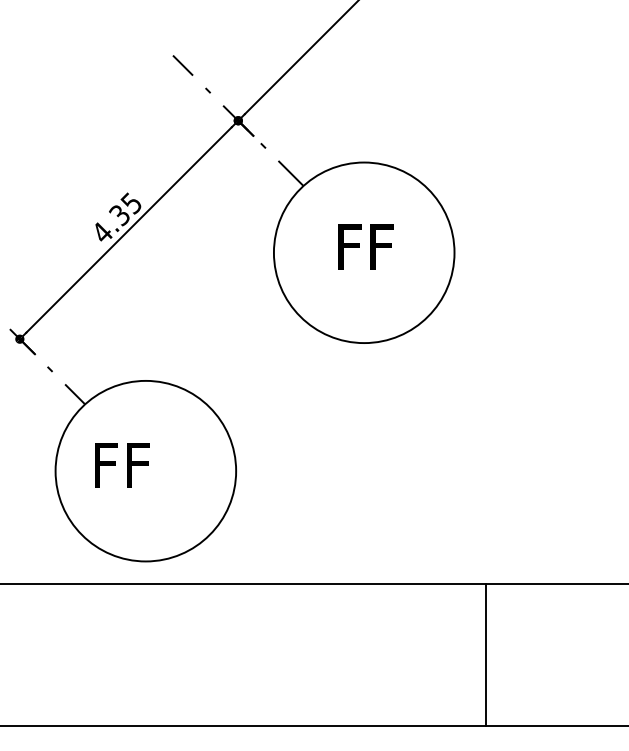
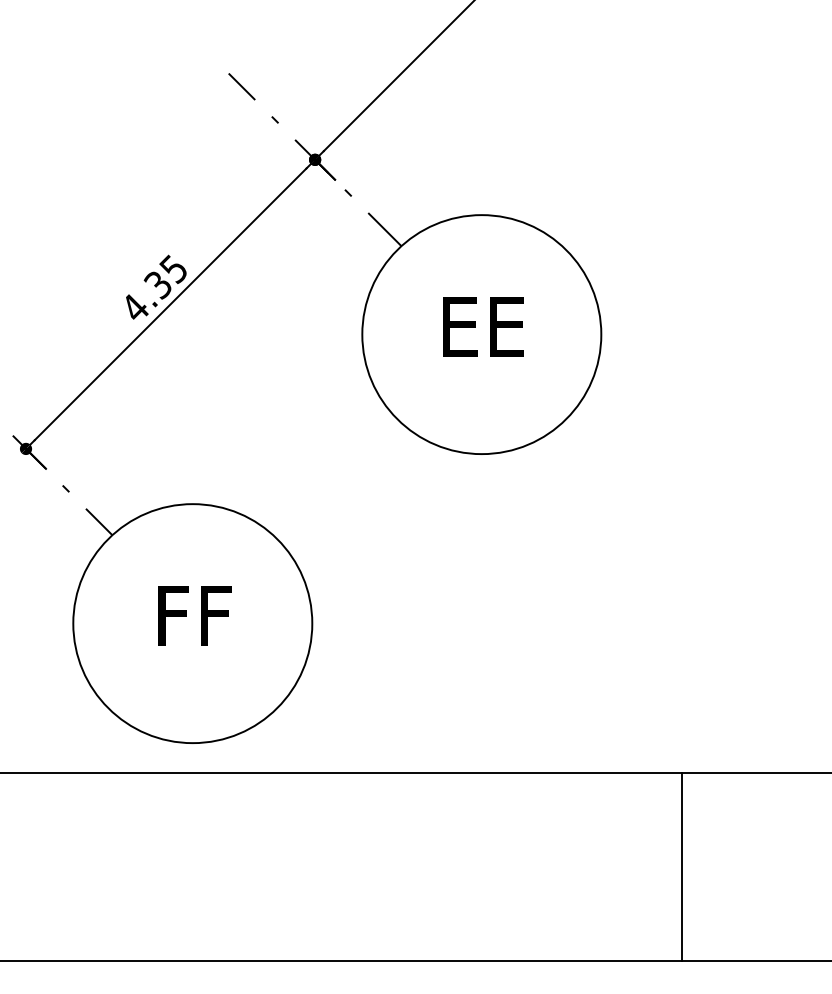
text: (365, 246) -> (483, 326), FF -> EE
text: (122, 465) -> (194, 615), moved
line: (485, 655) -> (681, 867), moved

